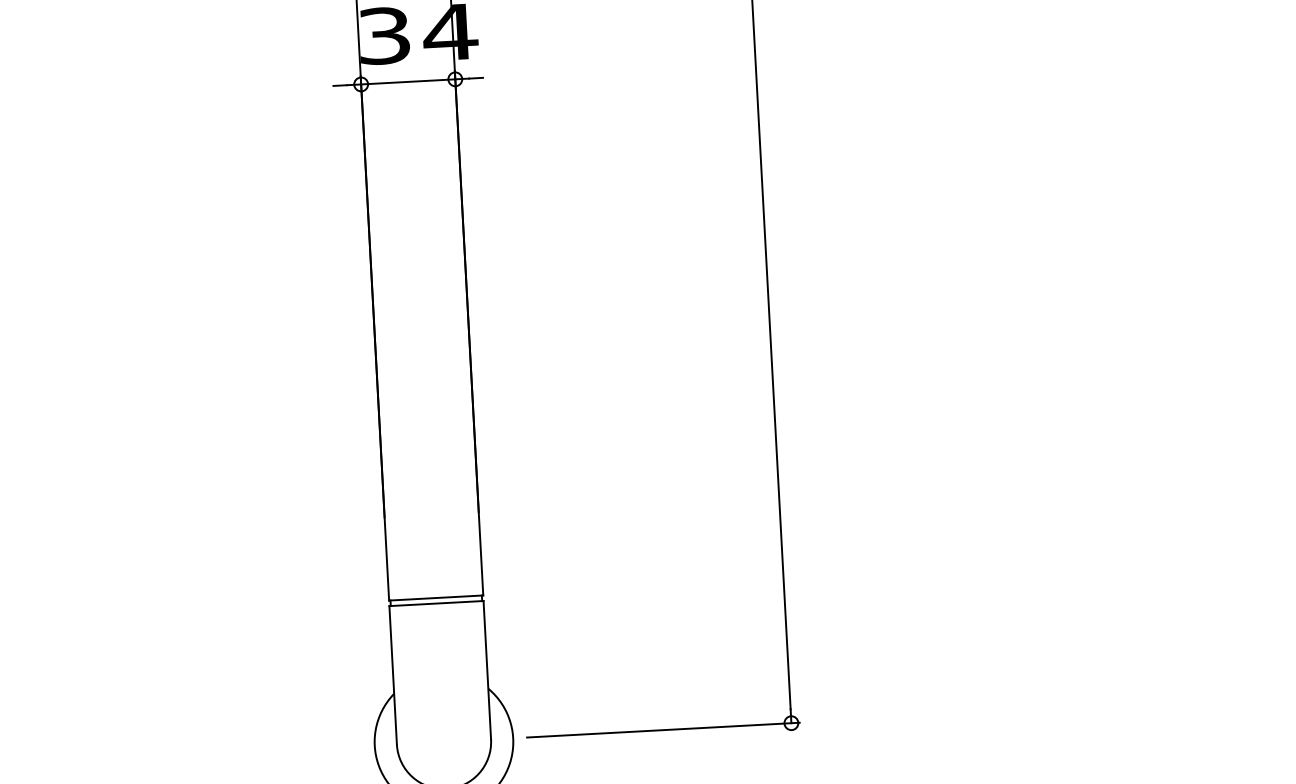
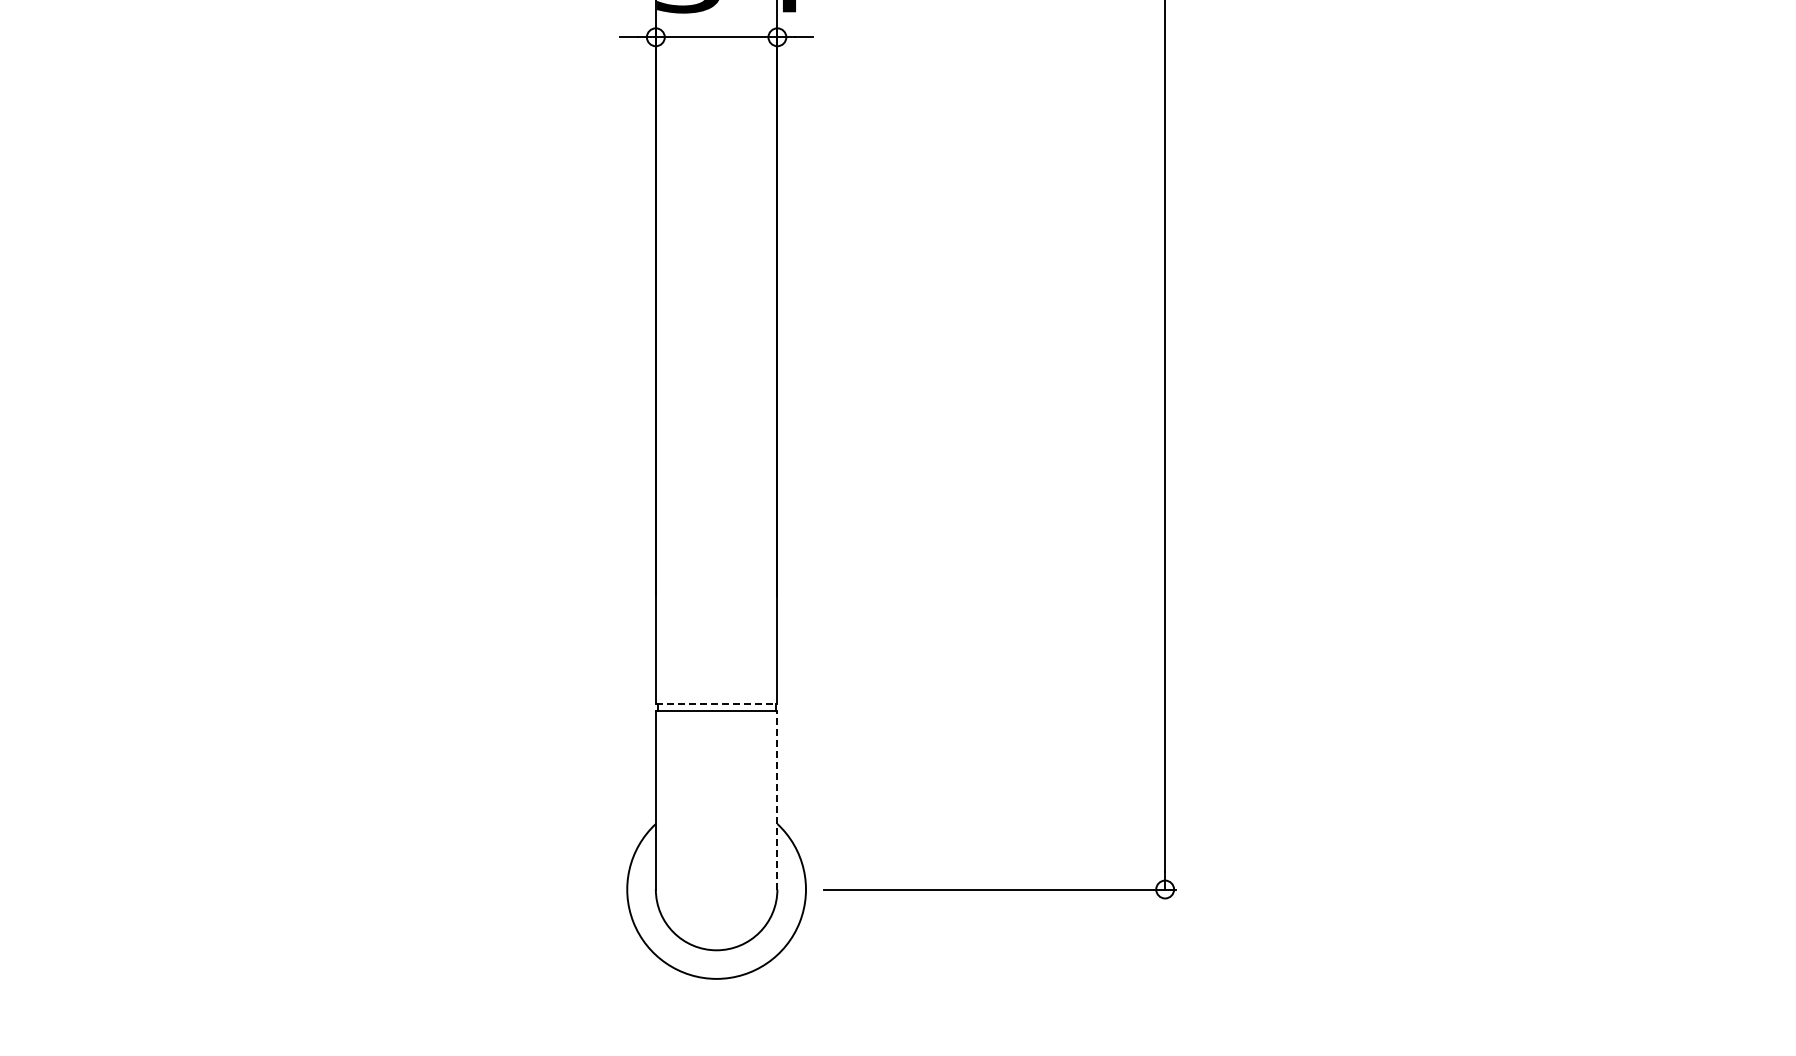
line: (436, 597) -> (716, 703), solid -> dashed
line: (487, 669) -> (777, 799), solid -> dashed

